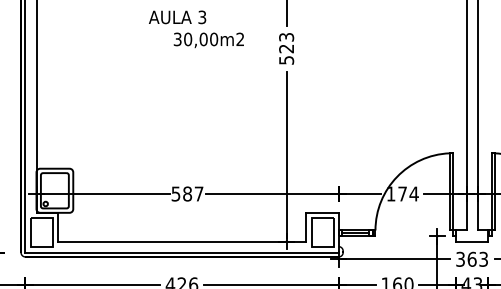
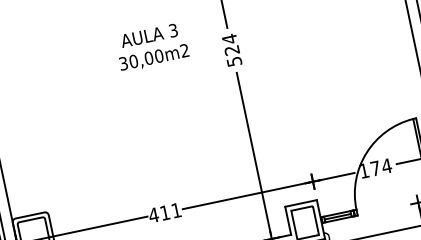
text: (177, 17) -> (149, 35), moved
text: (286, 37) -> (229, 39), 523 -> 524
text: (187, 193) -> (164, 212), 587 -> 411

